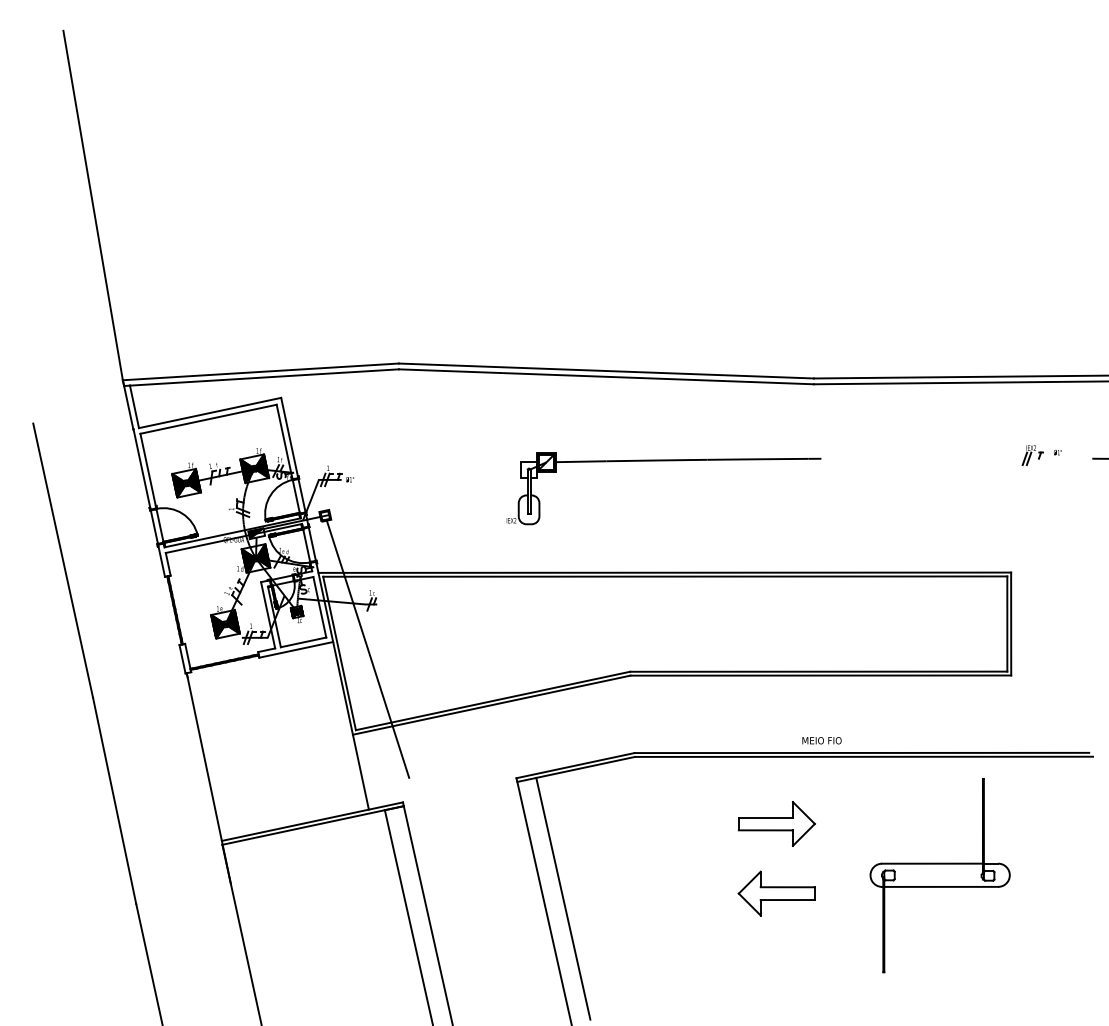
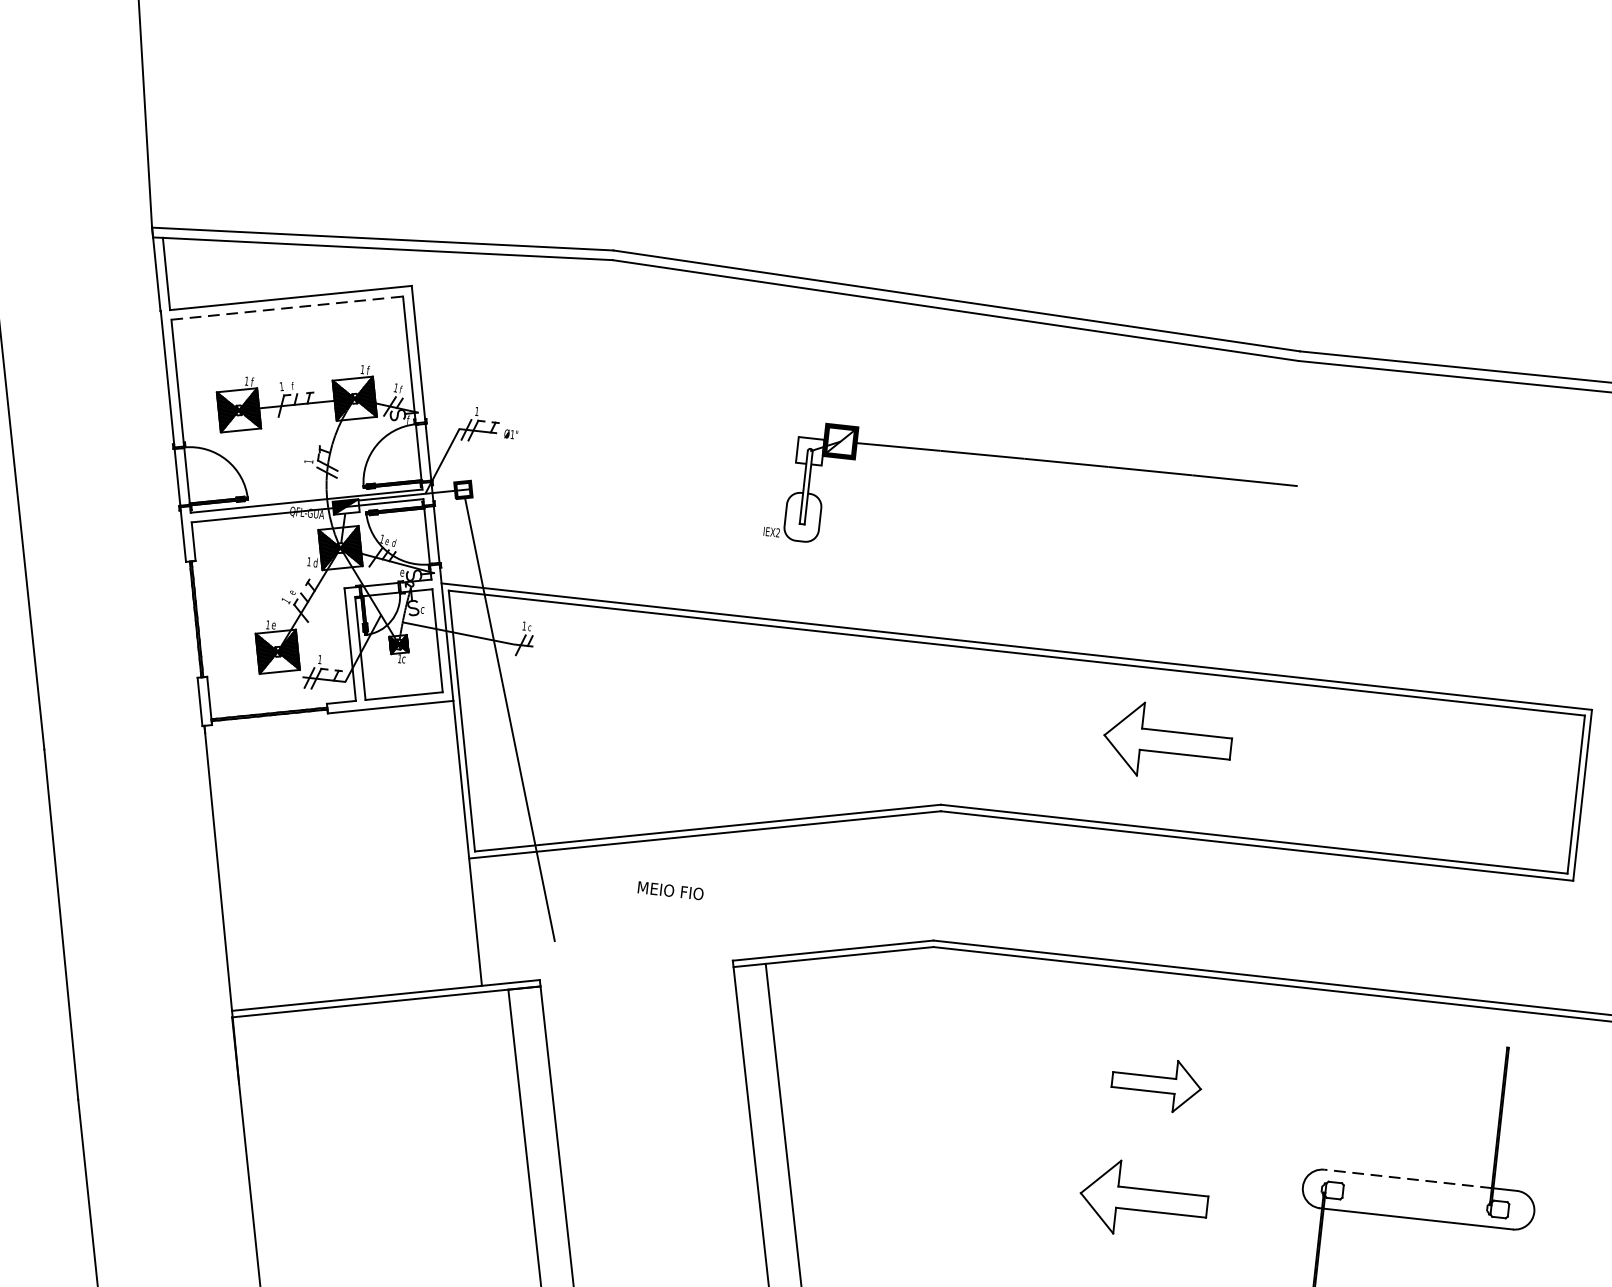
line: (208, 419) -> (287, 308), solid -> dashed
part: (760, 619) -> (1167, 741), added
text: (821, 740) -> (669, 890), moved
part: (776, 823) -> (1156, 1083), size x0.7
line: (932, 863) -> (1408, 1178), solid -> dashed

